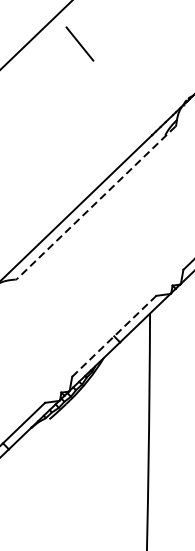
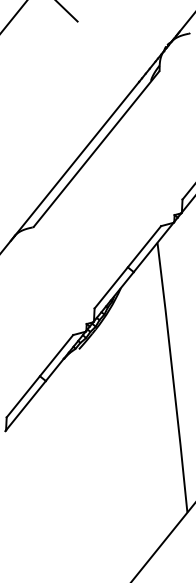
line: (96, 203) -> (96, 149), dashed -> solid
line: (113, 336) -> (127, 267), dashed -> solid

